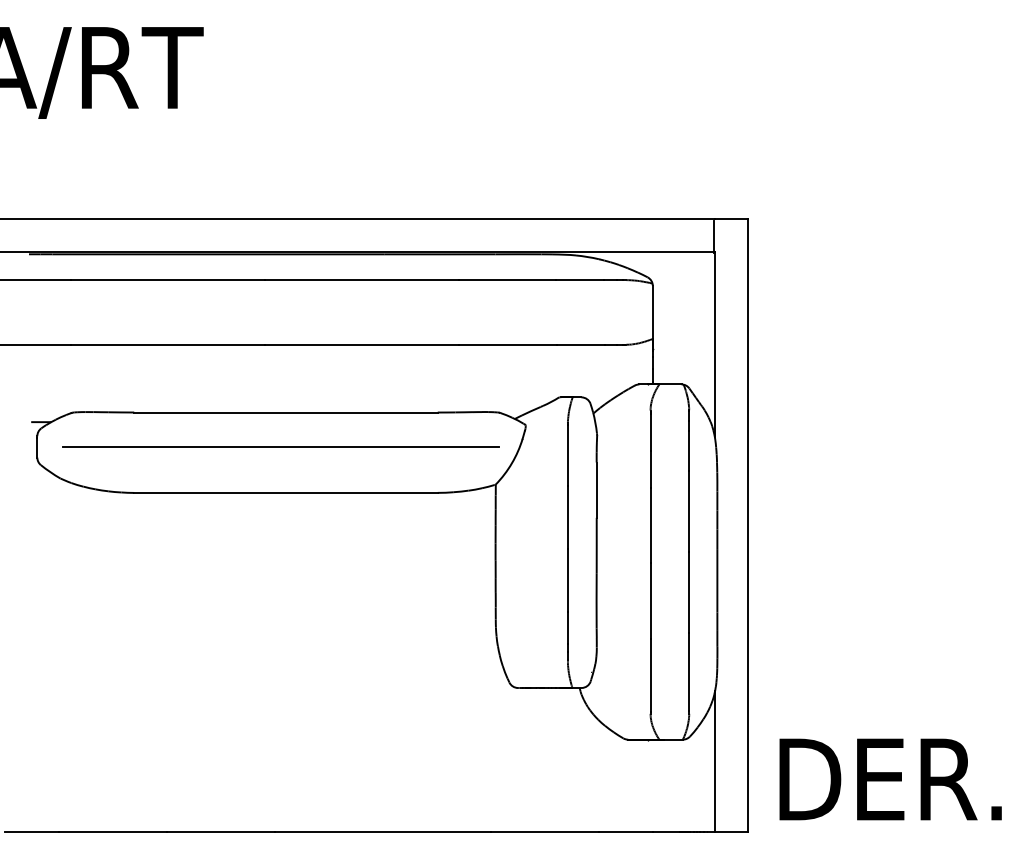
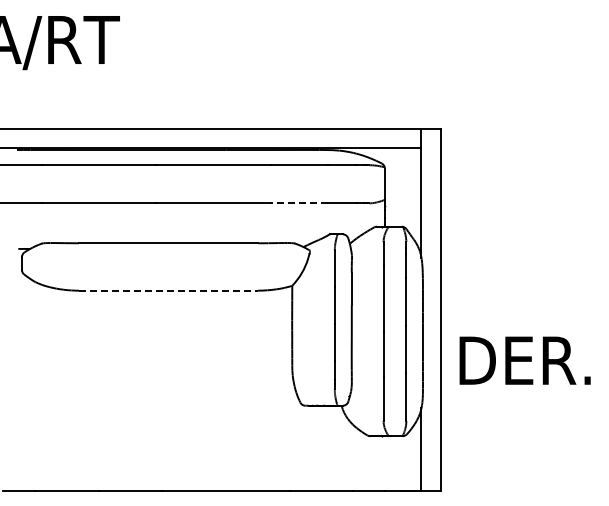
line: (508, 345) -> (299, 203), solid -> dashed
line: (280, 446) -> (165, 263), removed
line: (285, 492) -> (168, 290), solid -> dashed
text: (889, 779) -> (524, 360), moved

